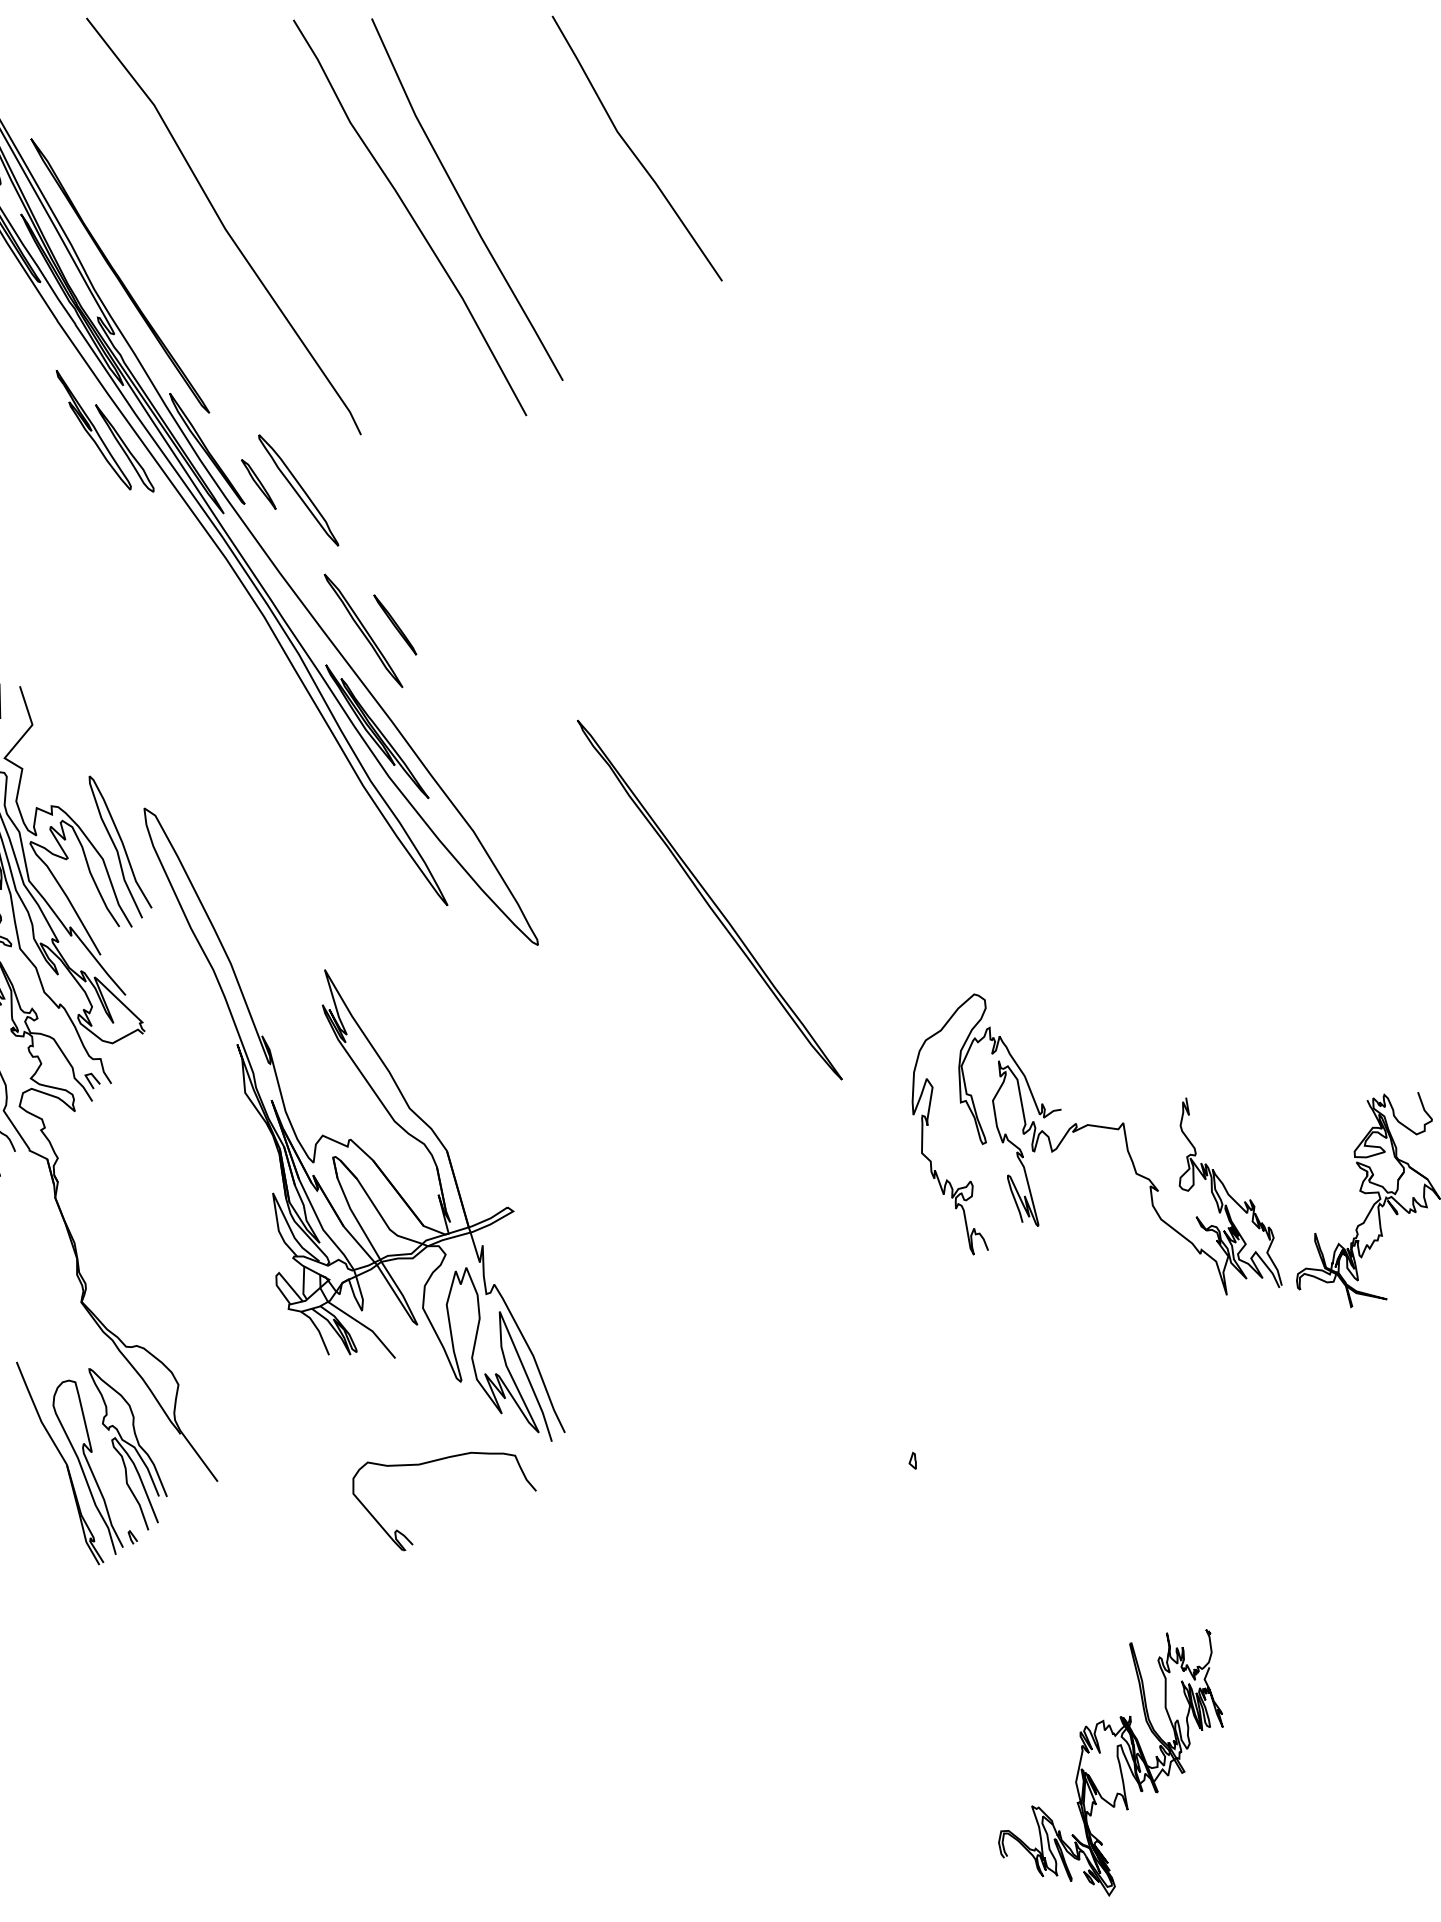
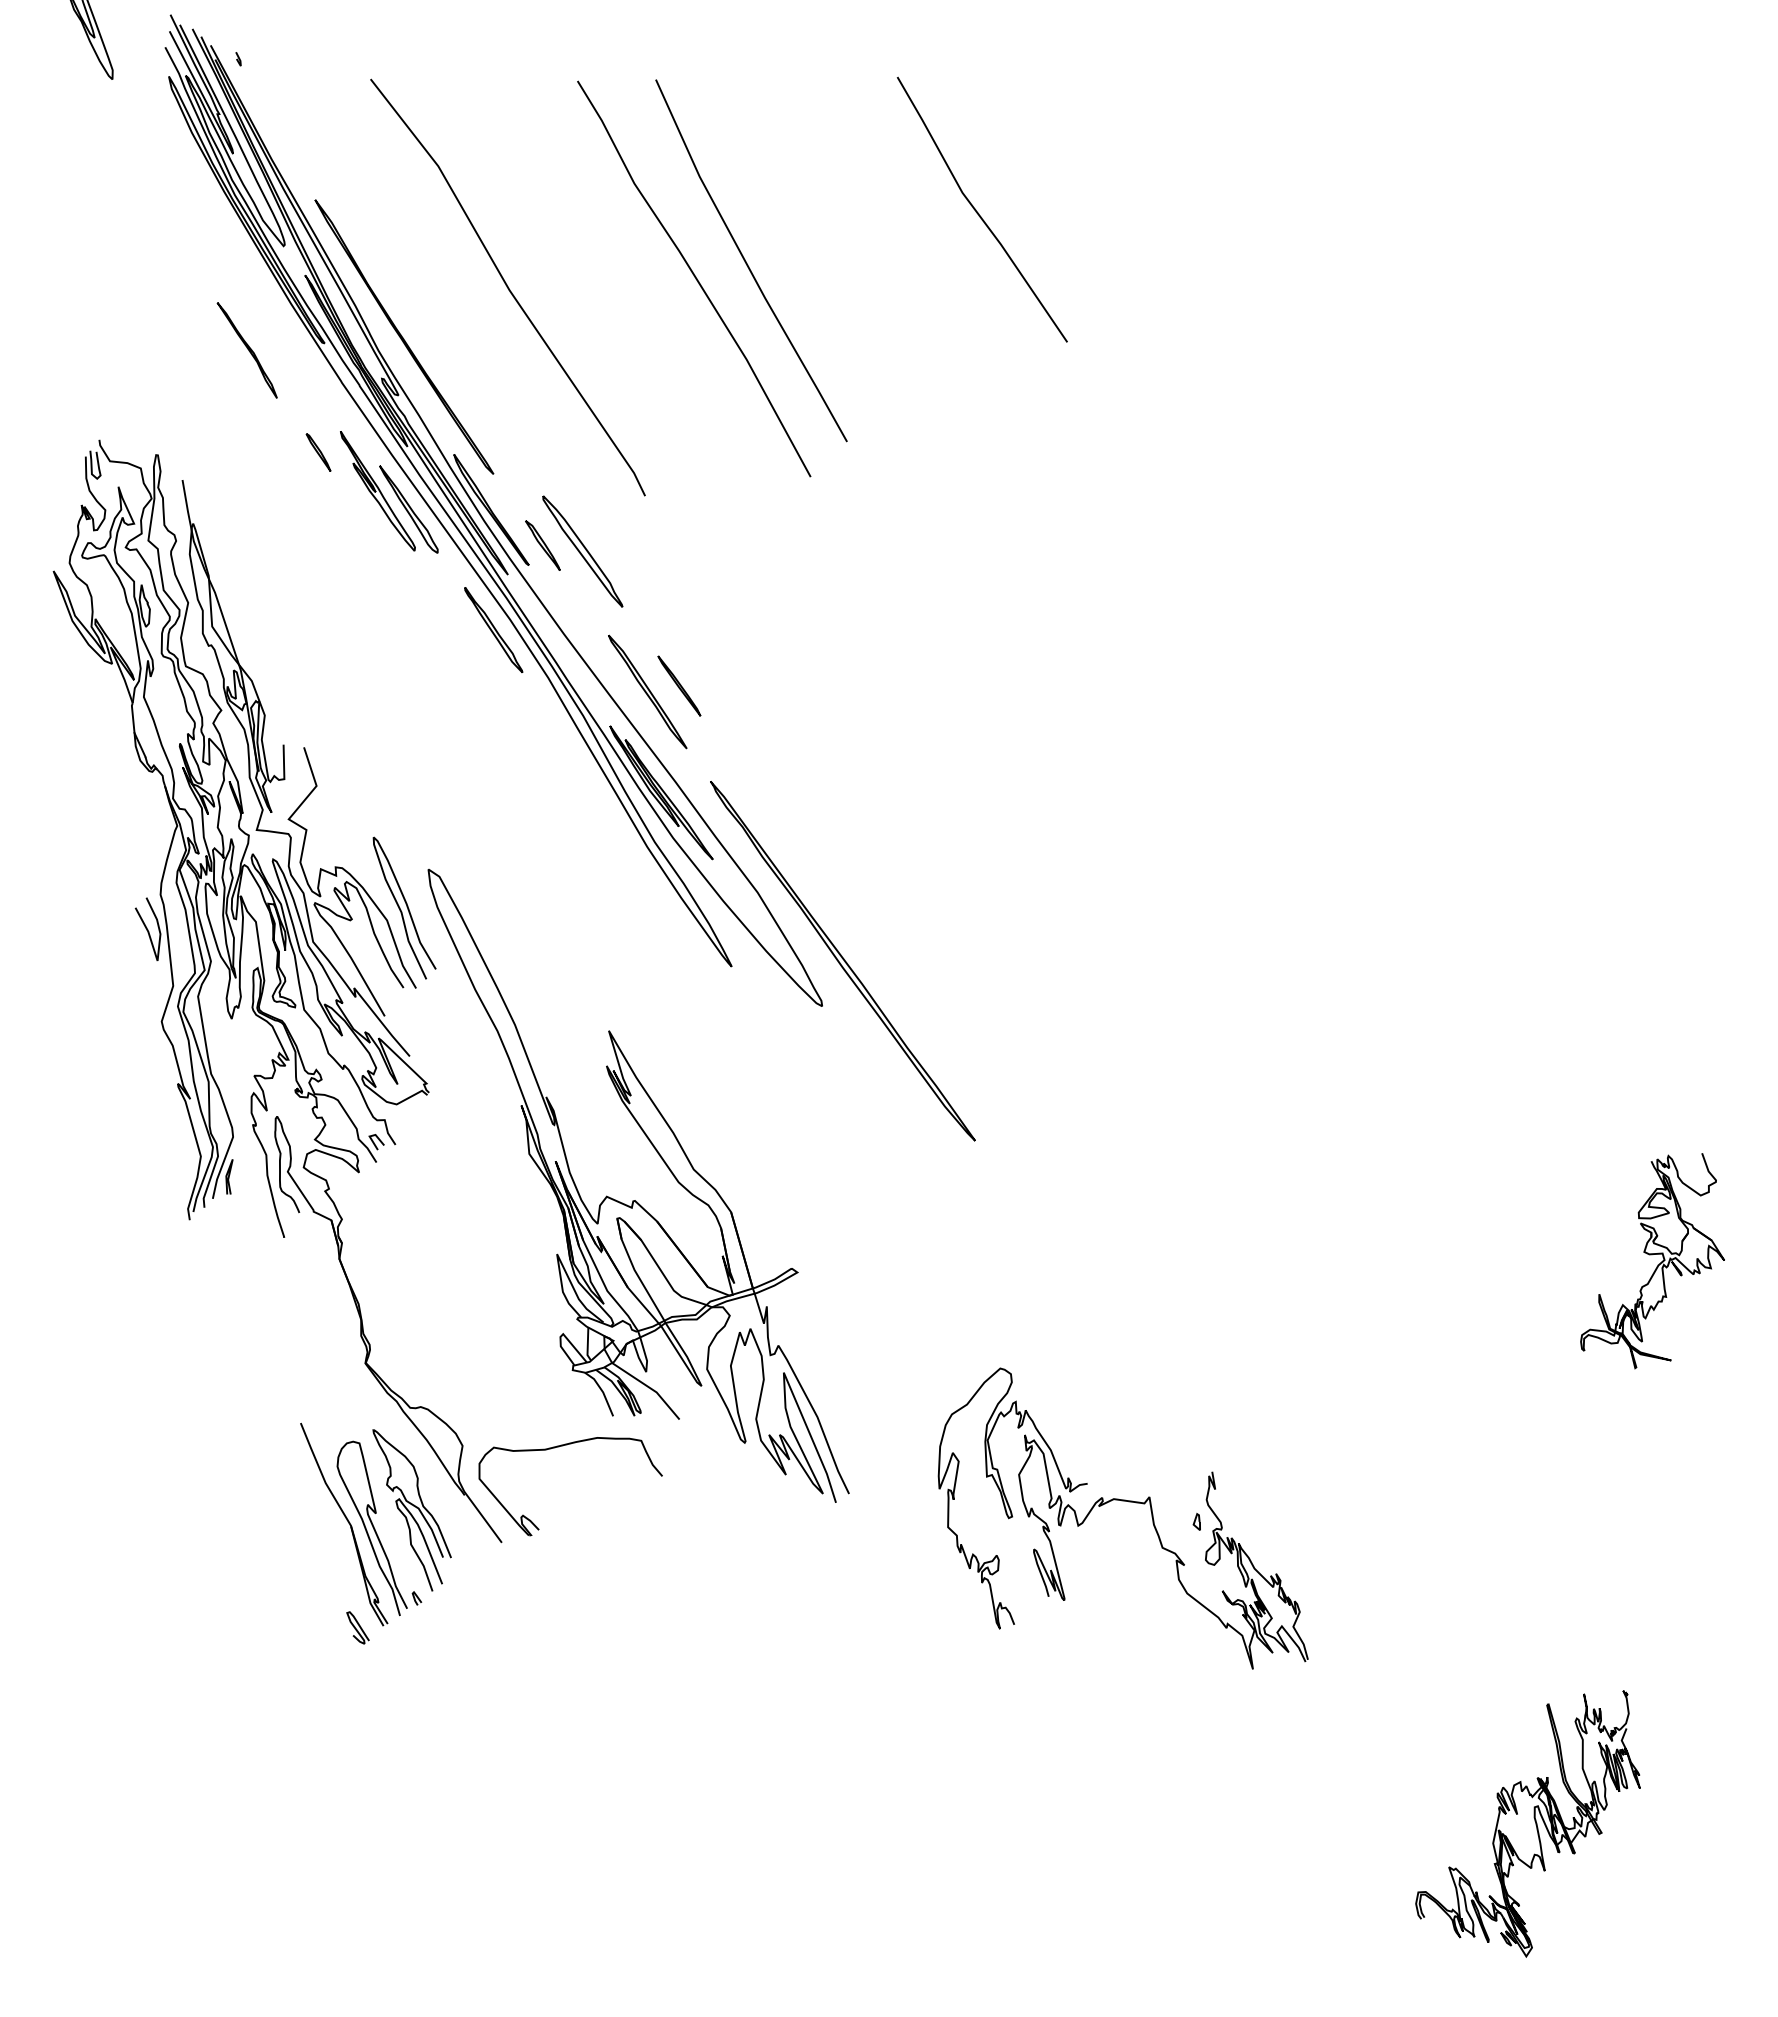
line: (633, 151) -> (978, 212), moved
part: (34, 391) -> (318, 452), added
part: (209, 568) -> (493, 629), added
part: (709, 900) -> (842, 961), moved
part: (1096, 1127) -> (1122, 1501), moved
part: (433, 1462) -> (559, 1447), moved
curve: (74, 1565) -> (358, 1626), added
part: (1110, 1762) -> (1527, 1823), moved

